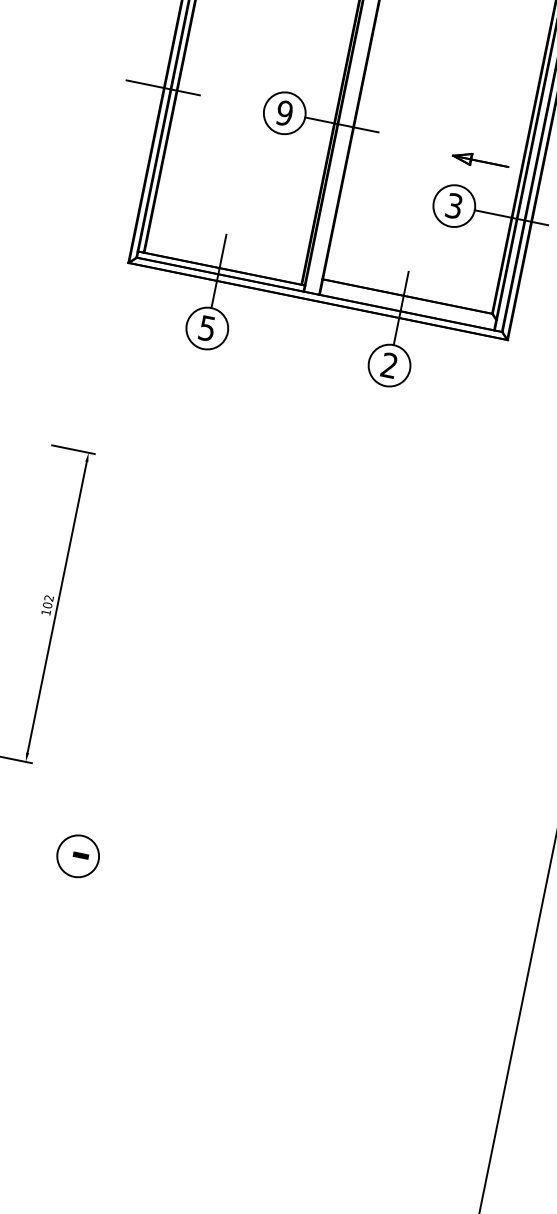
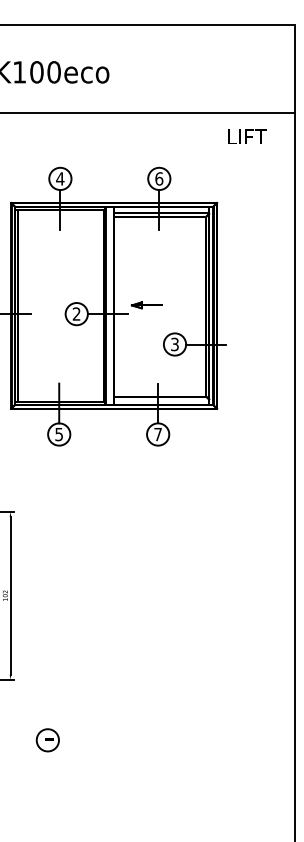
text: (284, 112) -> (76, 313), 9 -> 2
part: (479, 161) -> (146, 305), moved
text: (388, 365) -> (157, 434), 2 -> 7
part: (77, 856) -> (47, 740), moved

